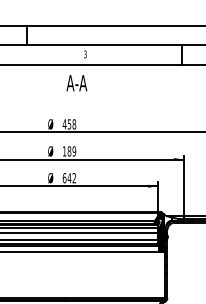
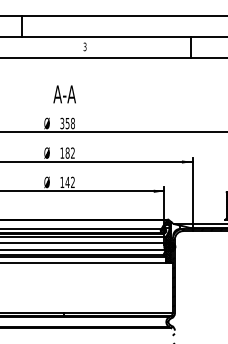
text: (76, 83) -> (64, 94), moved
text: (64, 124) -> (62, 123), 458 -> 358
text: (73, 150) -> (72, 152), 189 -> 182
text: (64, 178) -> (62, 182), 642 -> 142

